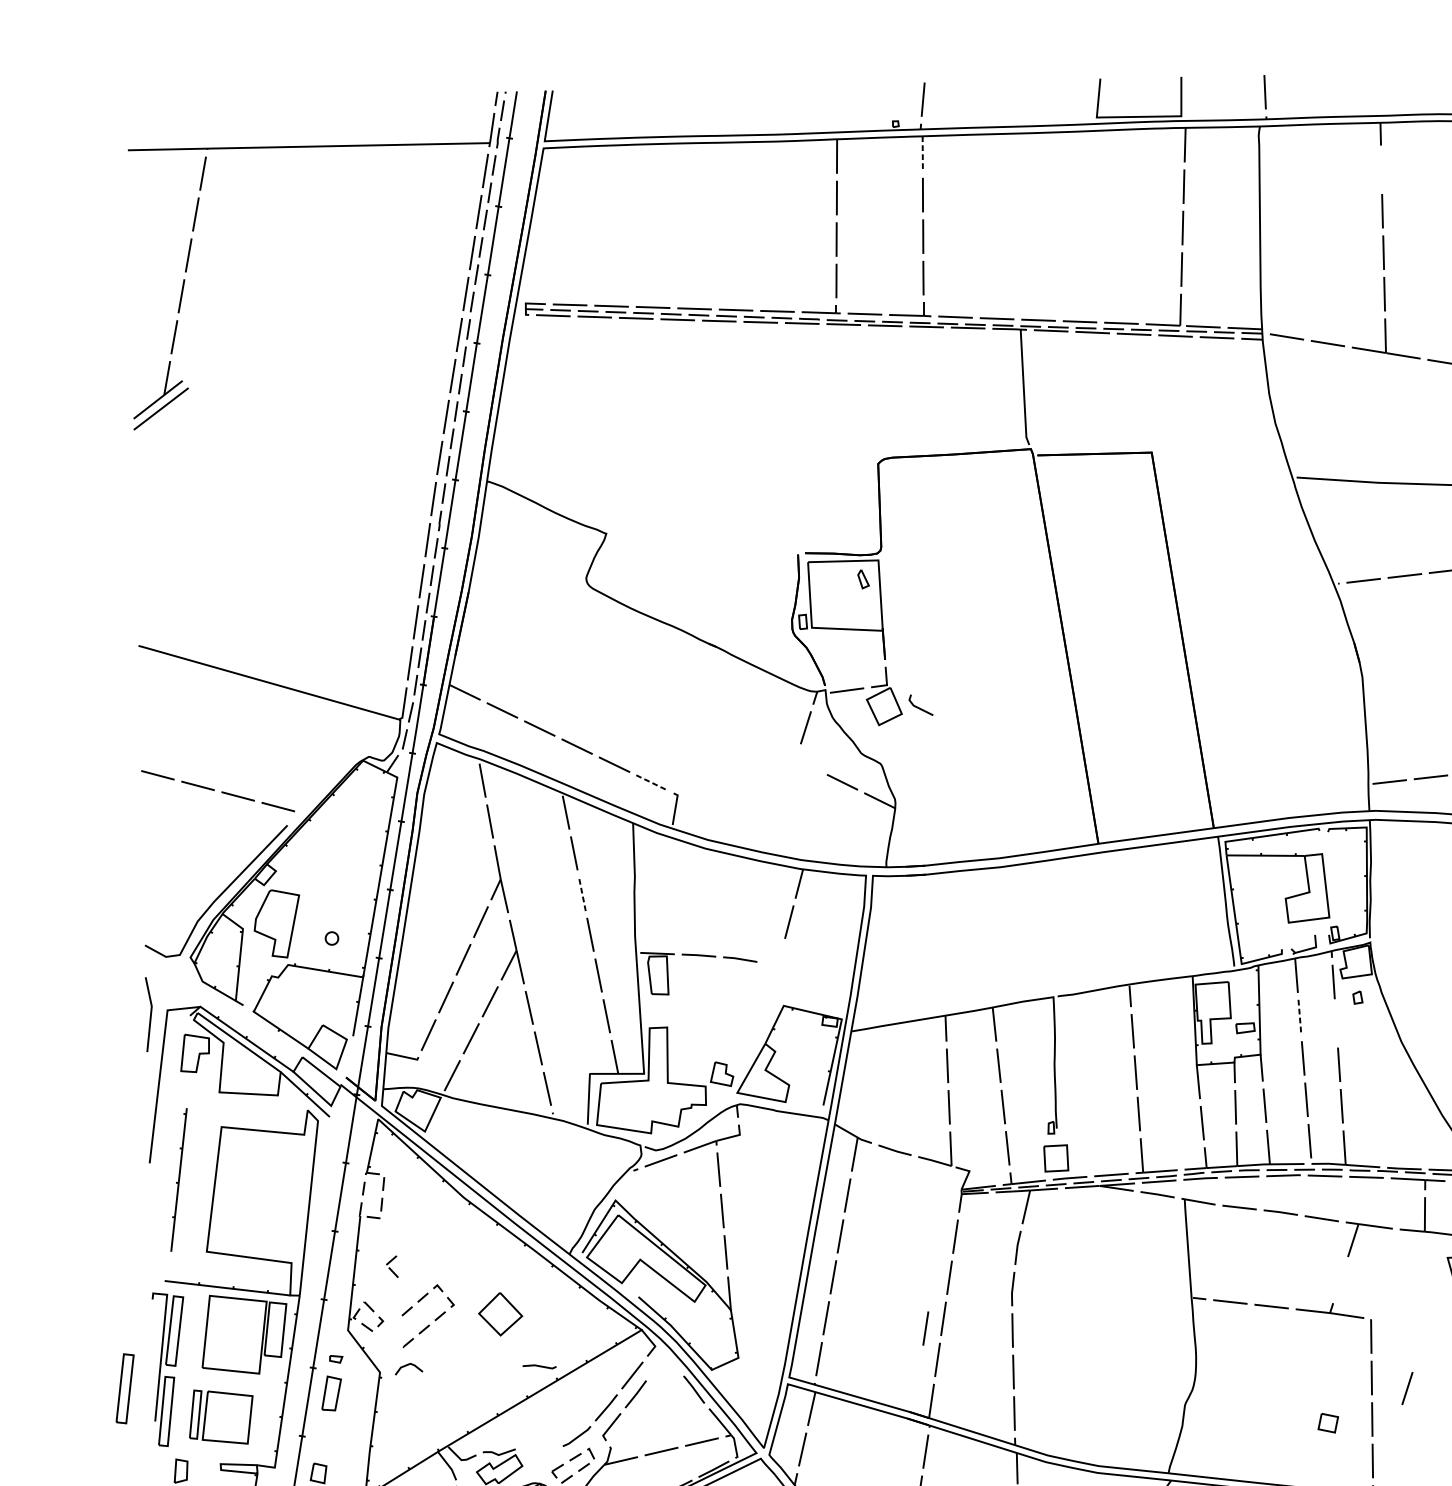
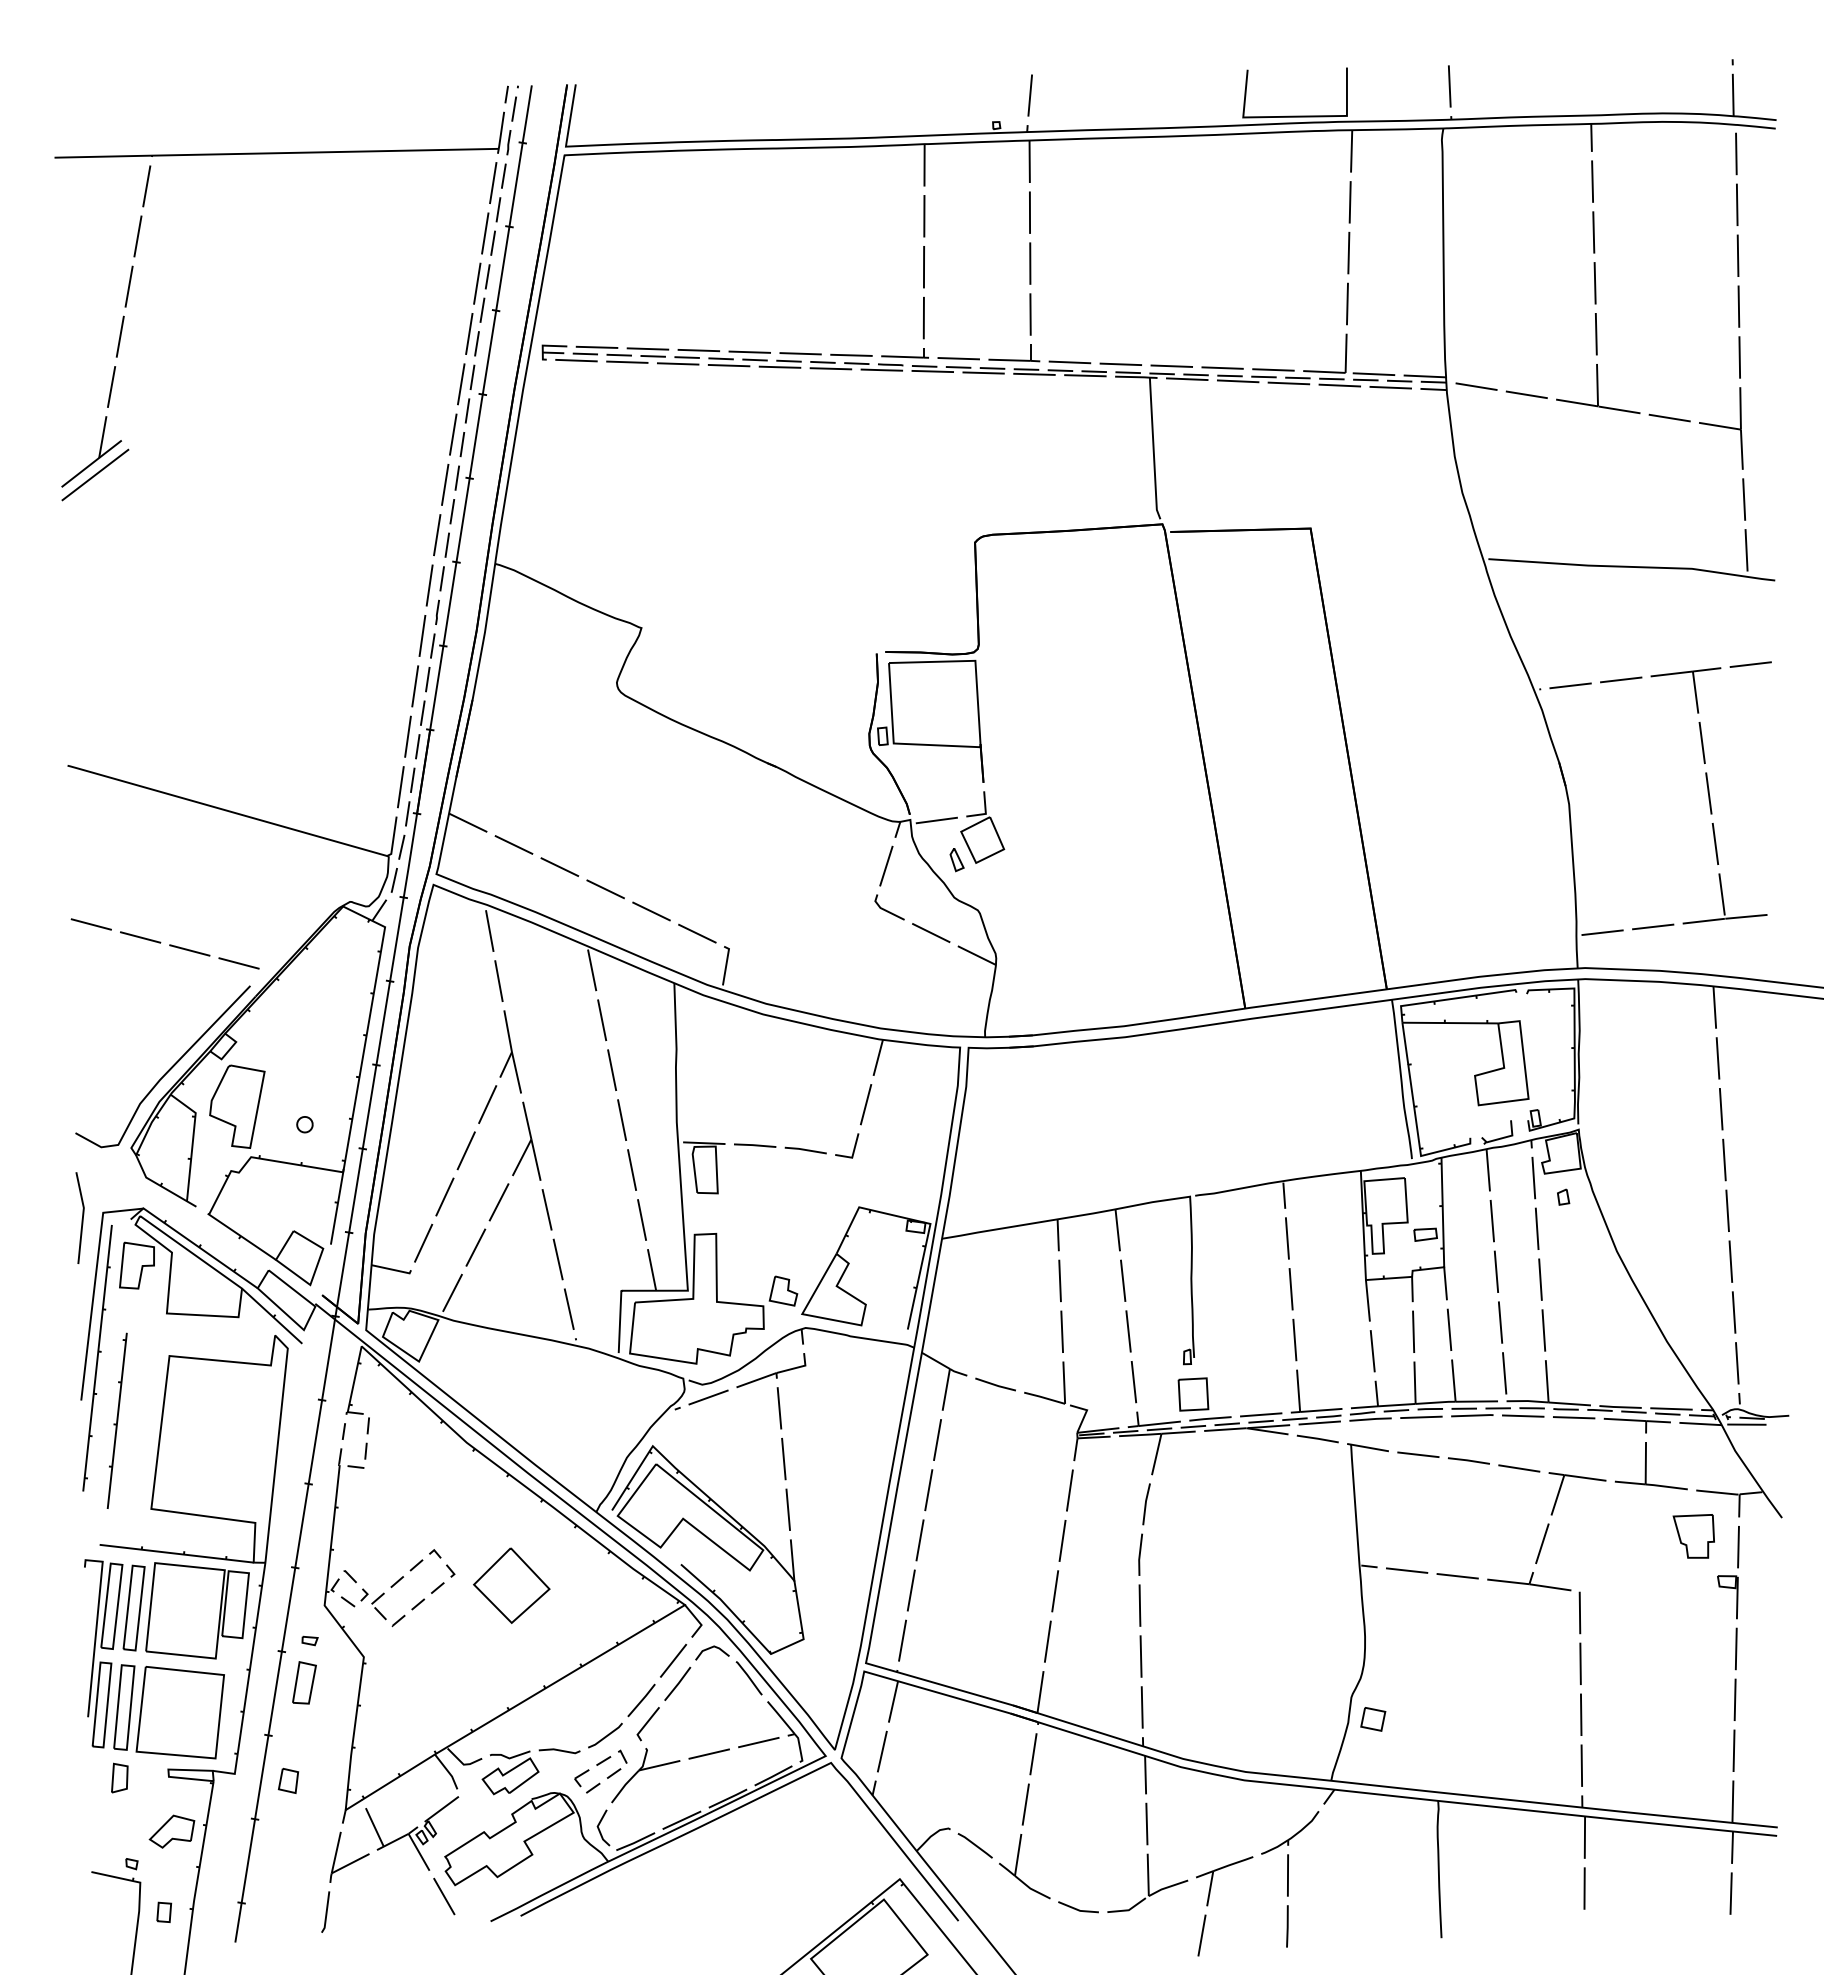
line: (922, 154) -> (1029, 162), dashed -> solid
line: (1381, 169) -> (1592, 181), added
part: (863, 579) -> (956, 860), moved
line: (920, 707) -> (888, 910), moved
line: (651, 782) -> (697, 933), dashed -> solid
line: (582, 893) -> (612, 1069), dashed -> solid
line: (779, 957) -> (853, 1148), added
line: (1299, 1017) -> (1492, 1221), dashed -> solid
line: (1336, 1023) -> (1537, 1228), added
part: (162, 1129) -> (97, 1358), added
part: (391, 1266) -> (378, 1606), moved
part: (500, 1314) -> (511, 1585), size x1.43
line: (925, 1328) -> (1033, 1603), removed
line: (409, 1365) -> (712, 1648), moved
line: (539, 1367) -> (559, 1751), moved
part: (124, 1388) -> (133, 1607), moved
line: (1407, 1388) -> (1542, 1543), moved
part: (220, 1416) -> (168, 1711), size x1.43
part: (1328, 1423) -> (1373, 1719), moved

